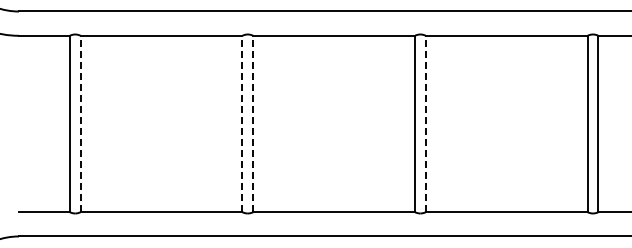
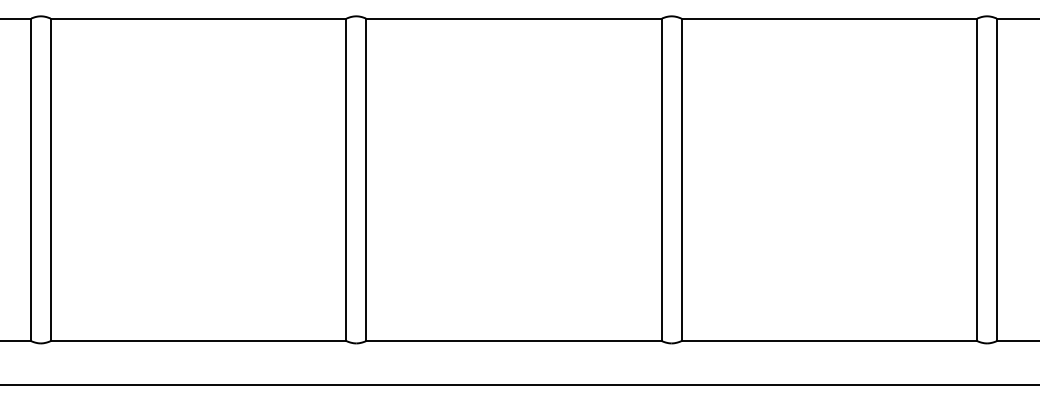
line: (80, 123) -> (50, 178), dashed -> solid
line: (242, 123) -> (346, 178), dashed -> solid
line: (253, 123) -> (366, 178), dashed -> solid
line: (425, 123) -> (680, 178), dashed -> solid

